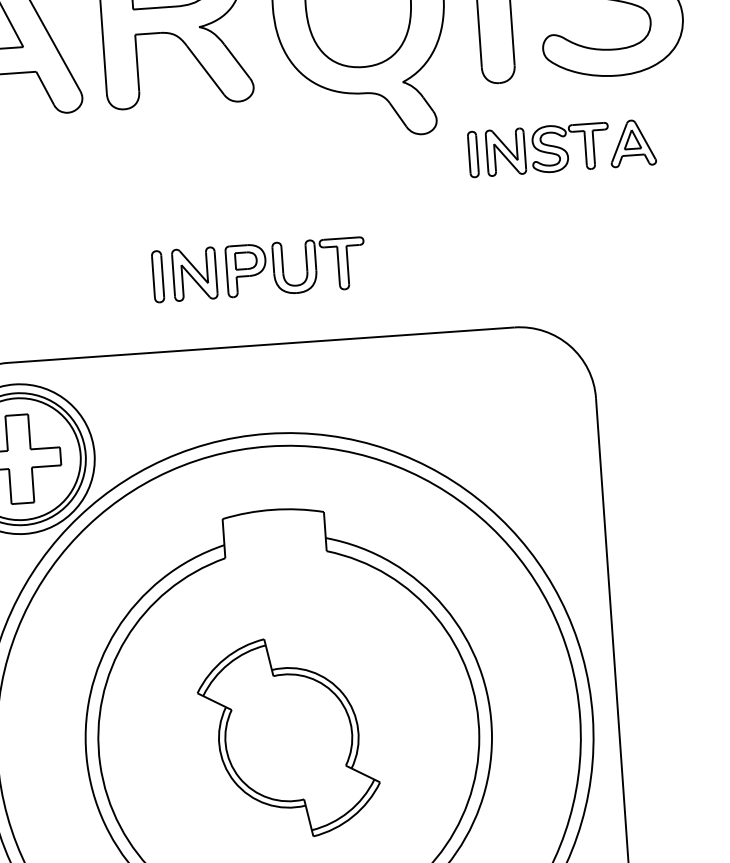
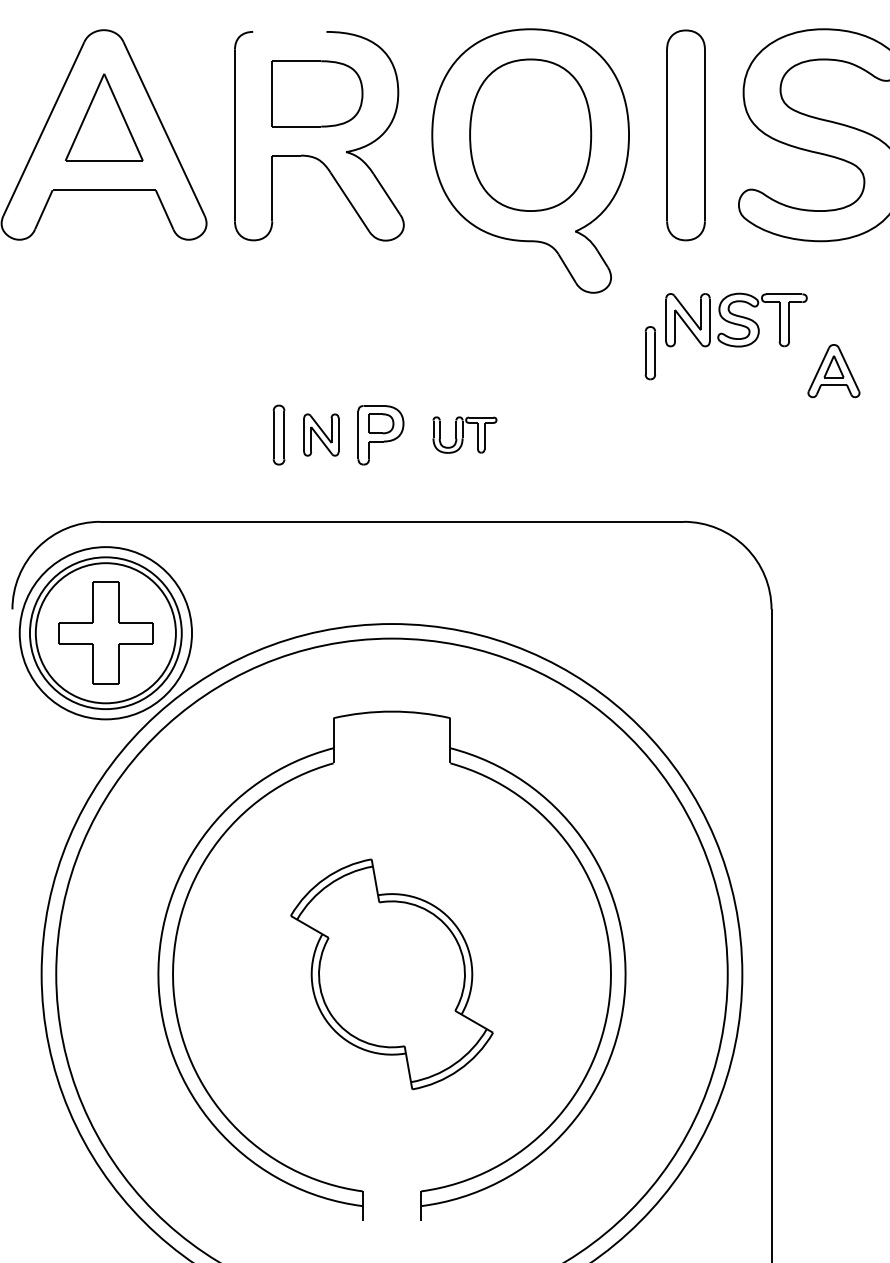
part: (632, 143) -> (833, 371), moved
part: (472, 154) -> (649, 353), moved
part: (318, 264) -> (464, 434), size x0.6
part: (194, 273) -> (321, 434), size x0.7

